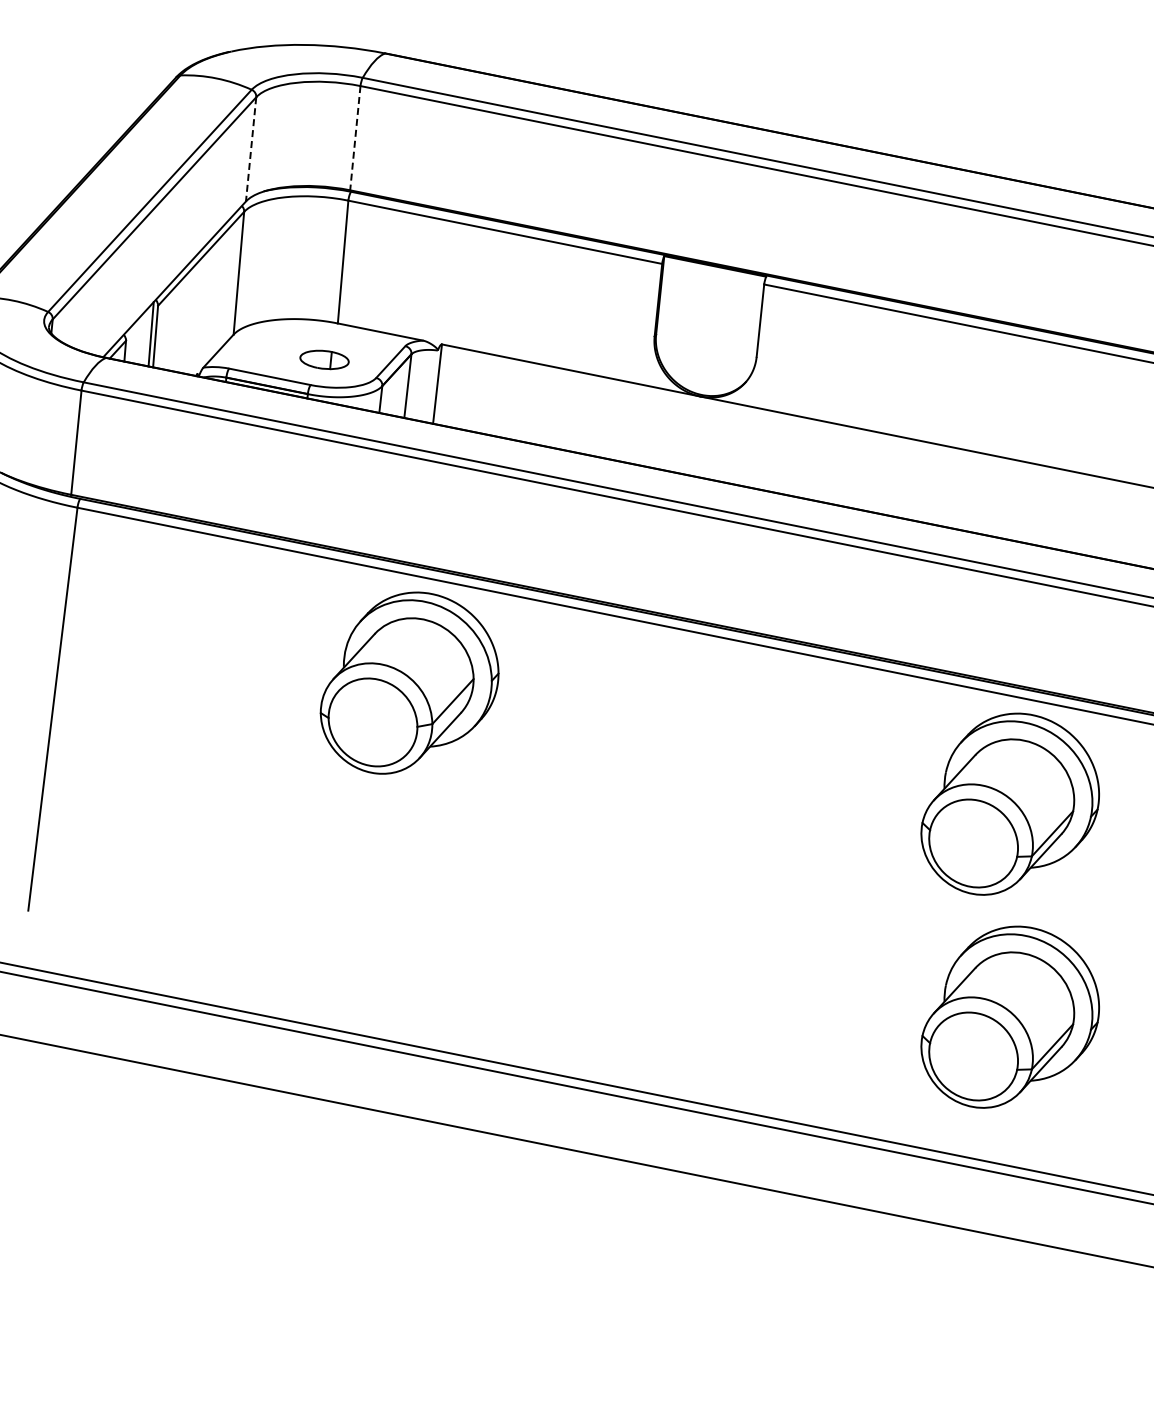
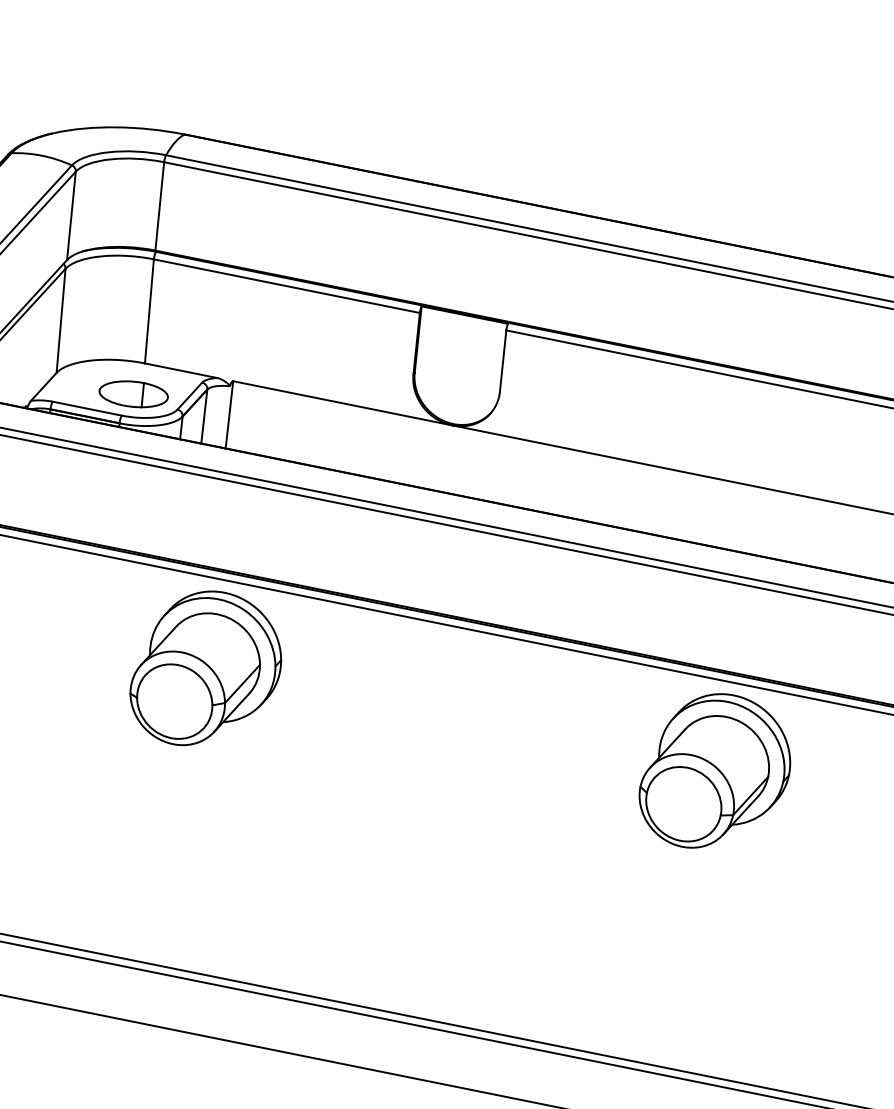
line: (355, 138) -> (159, 206), dashed -> solid
line: (251, 149) -> (71, 215), dashed -> solid
part: (324, 359) -> (133, 393), size x1.67
part: (1009, 1016) -> (714, 950), removed

